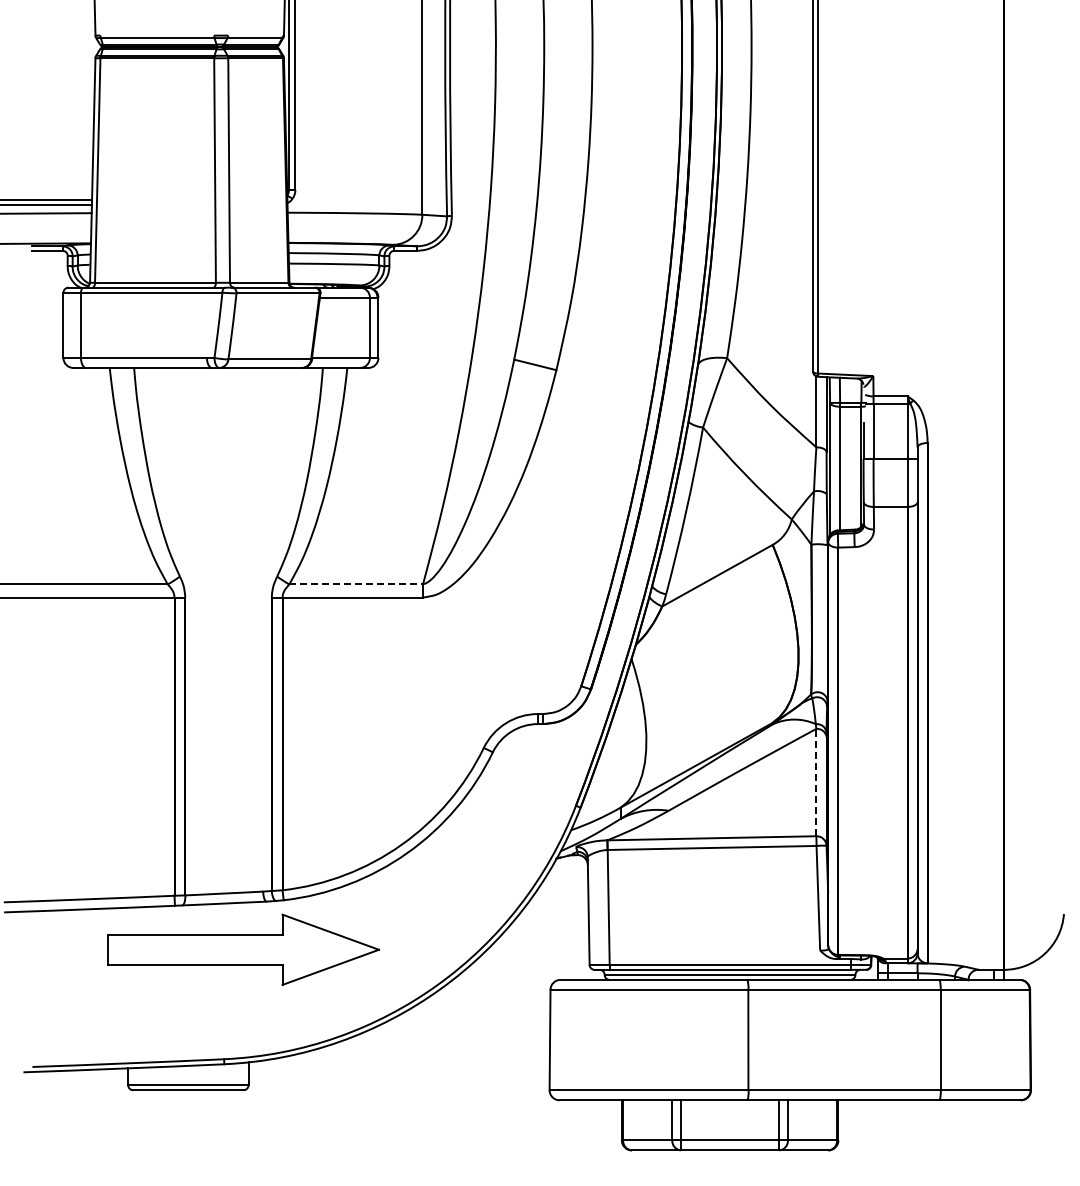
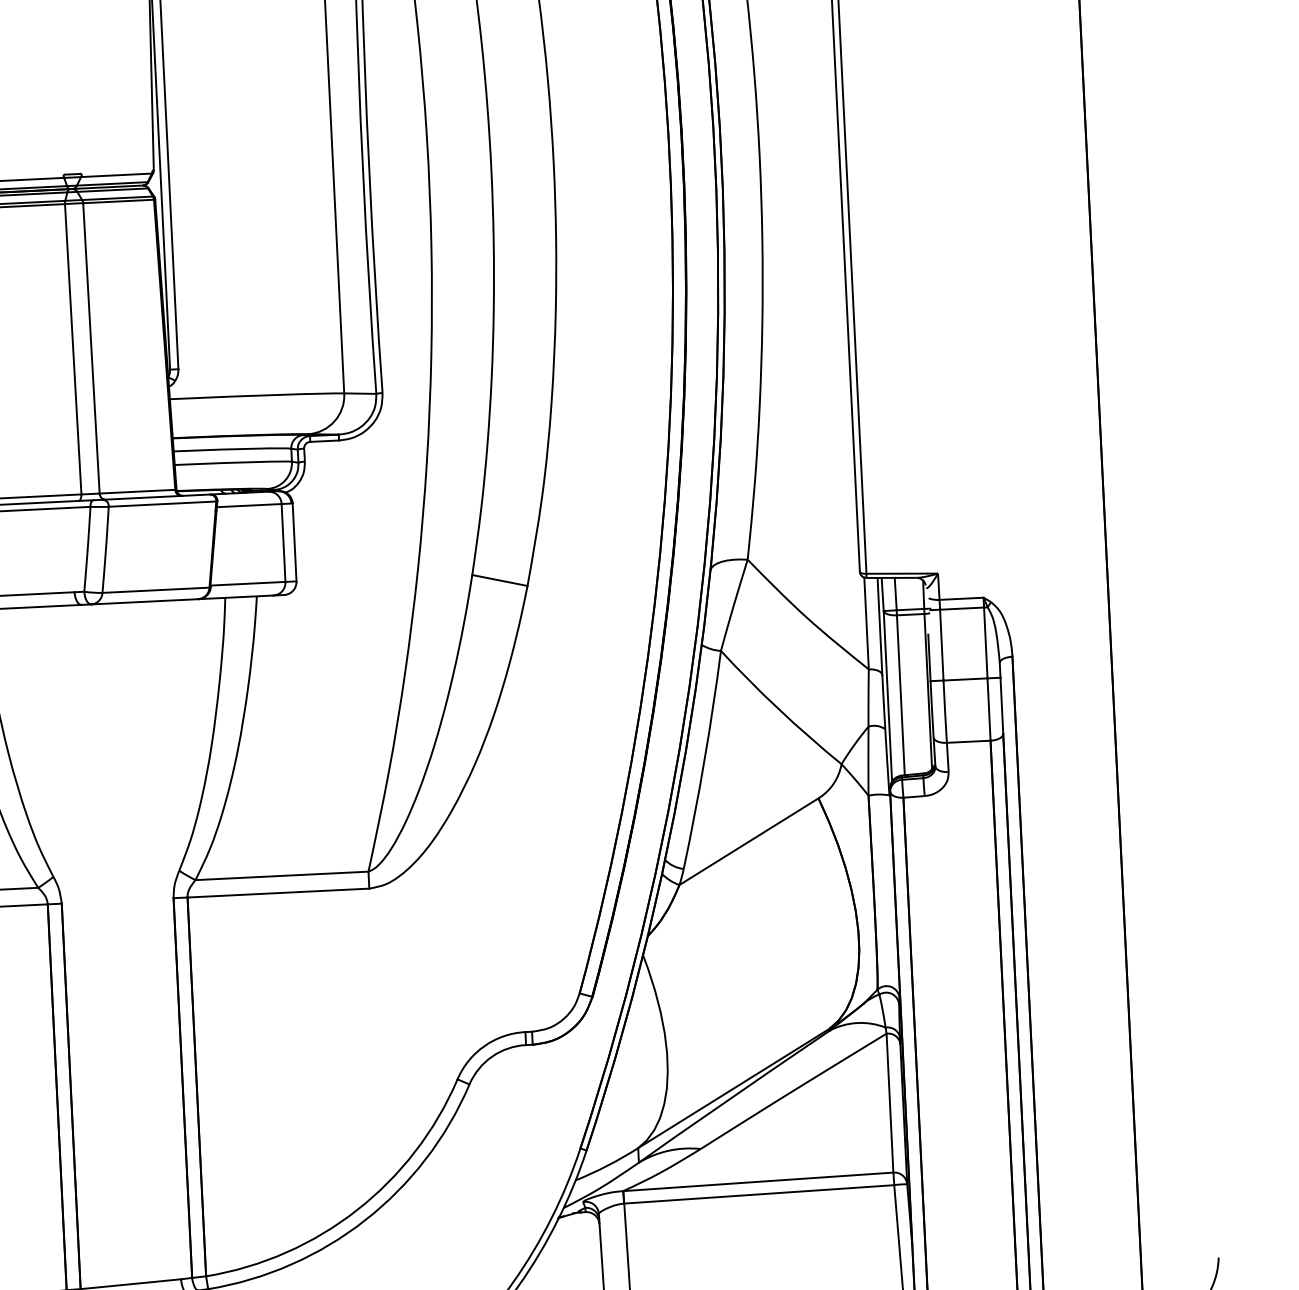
line: (356, 584) -> (282, 875), dashed -> solid
line: (816, 782) -> (890, 1103), dashed -> solid

